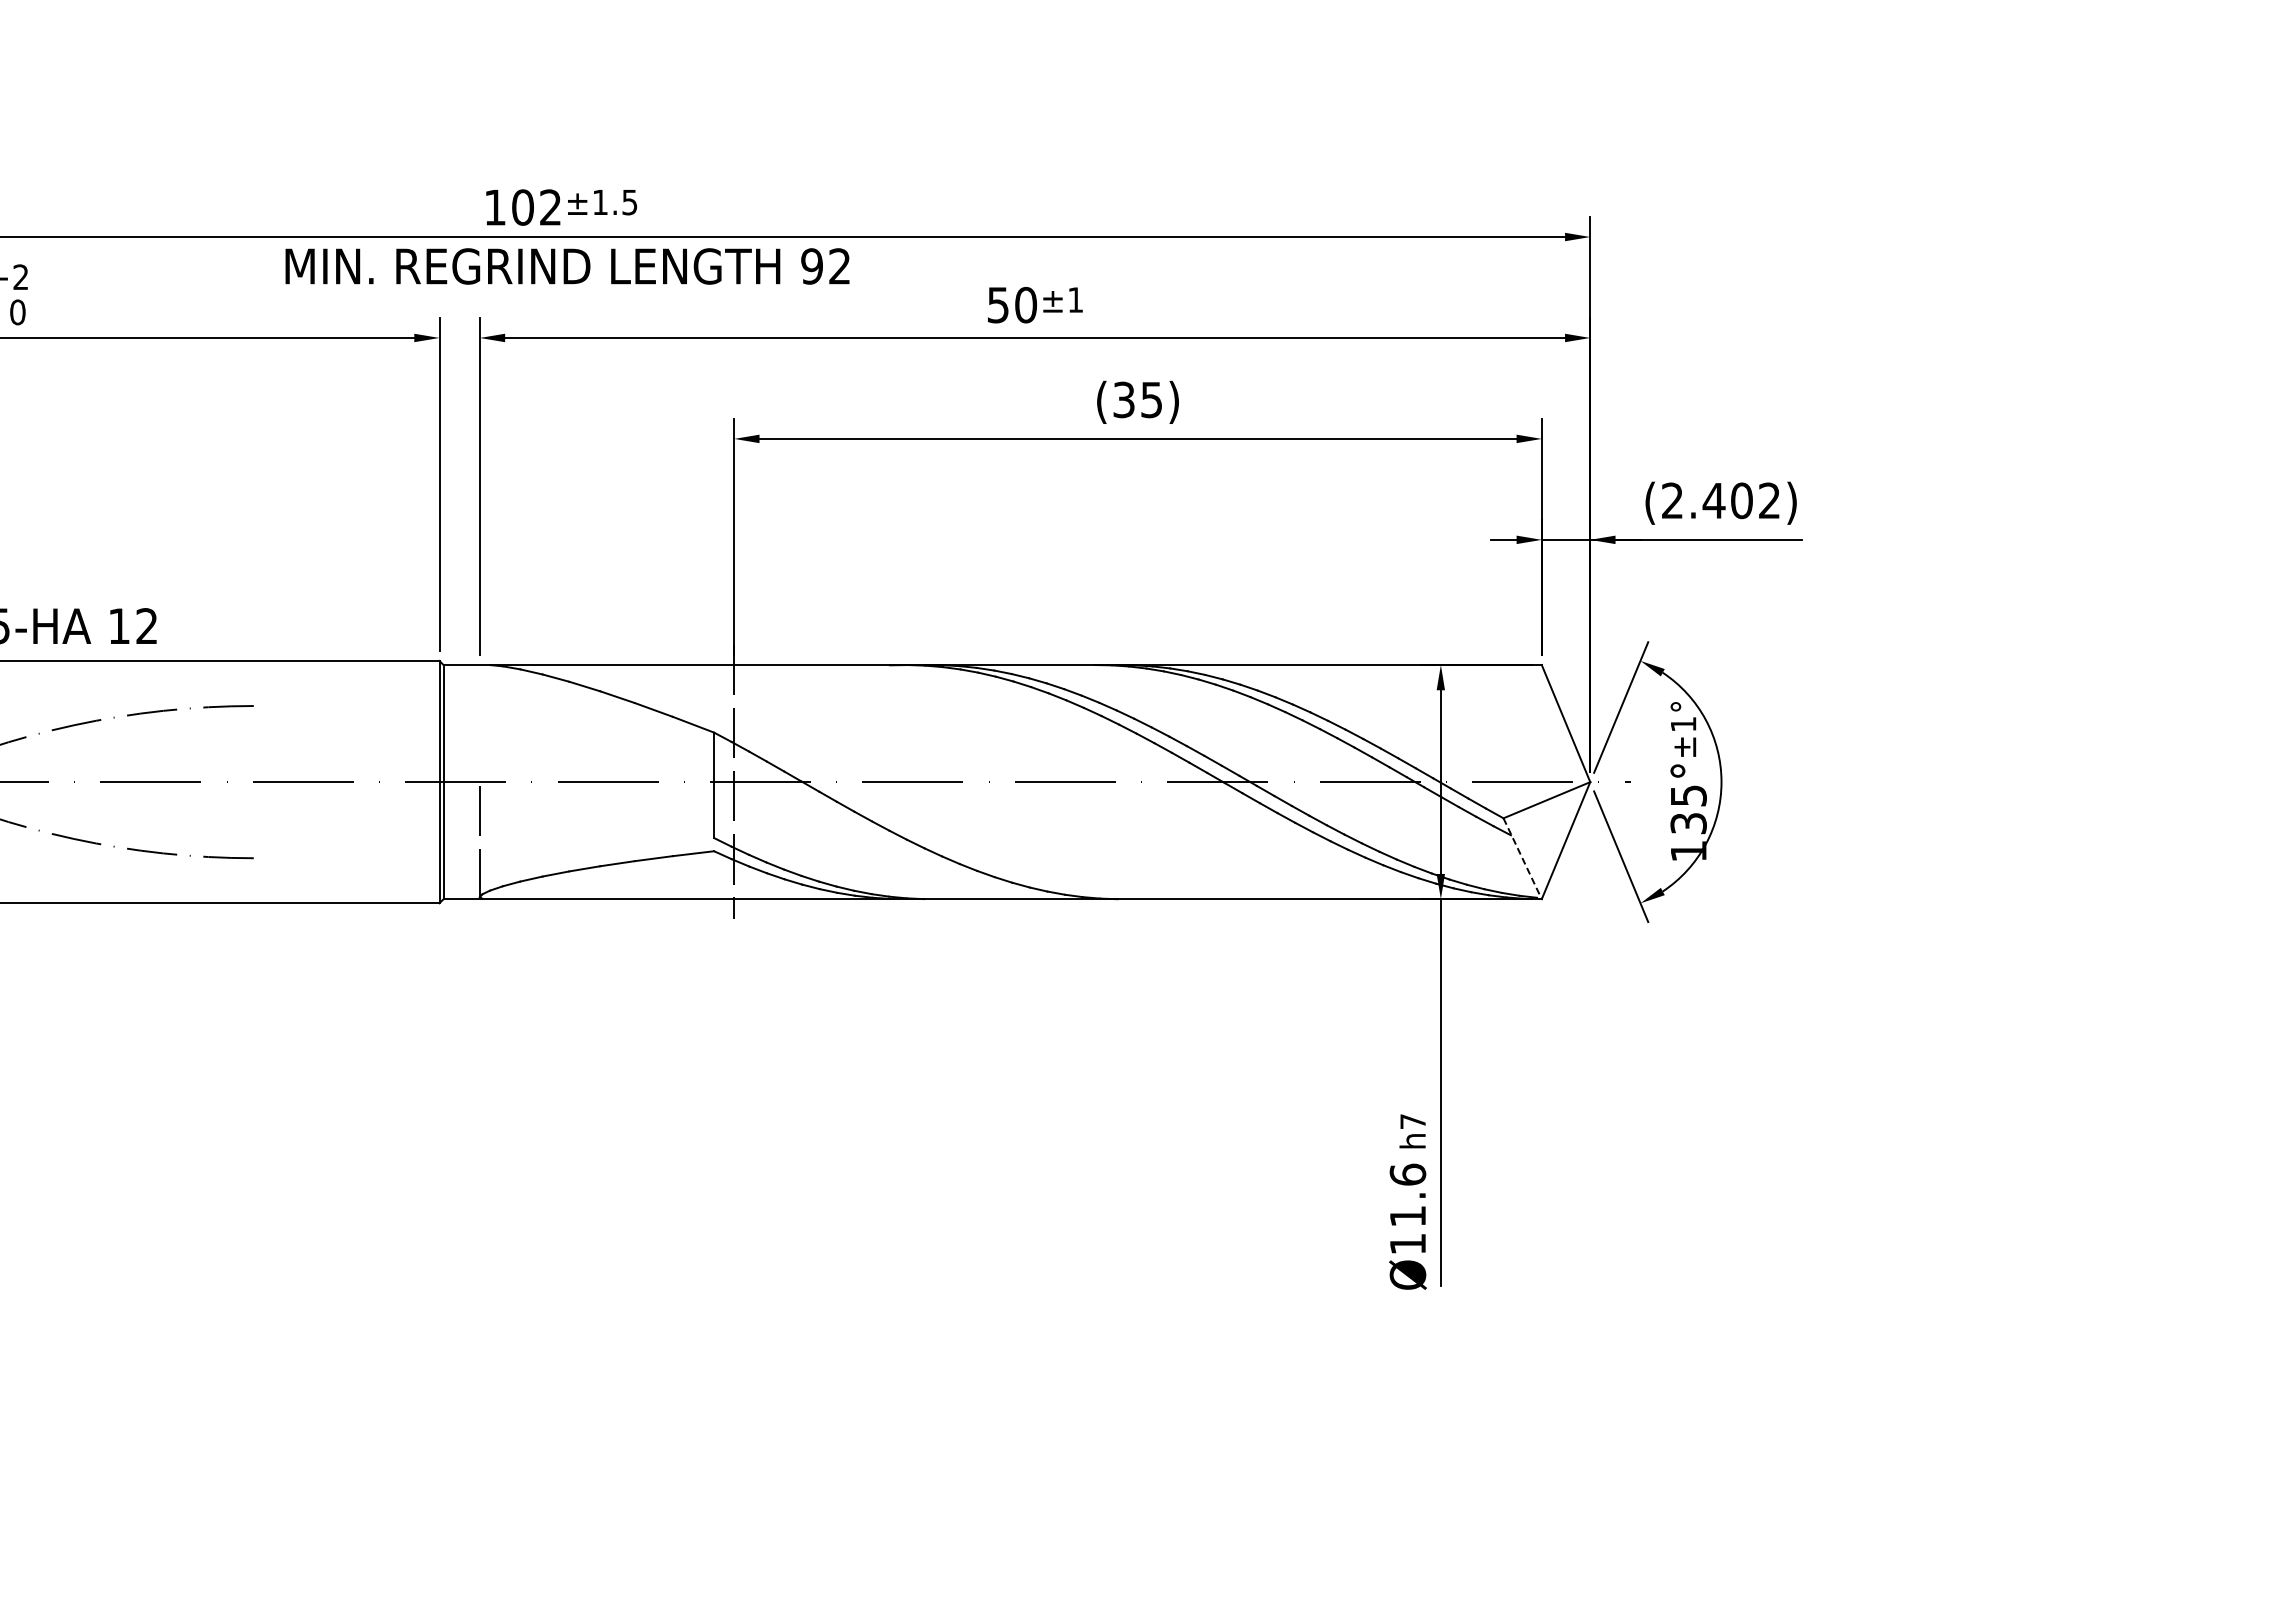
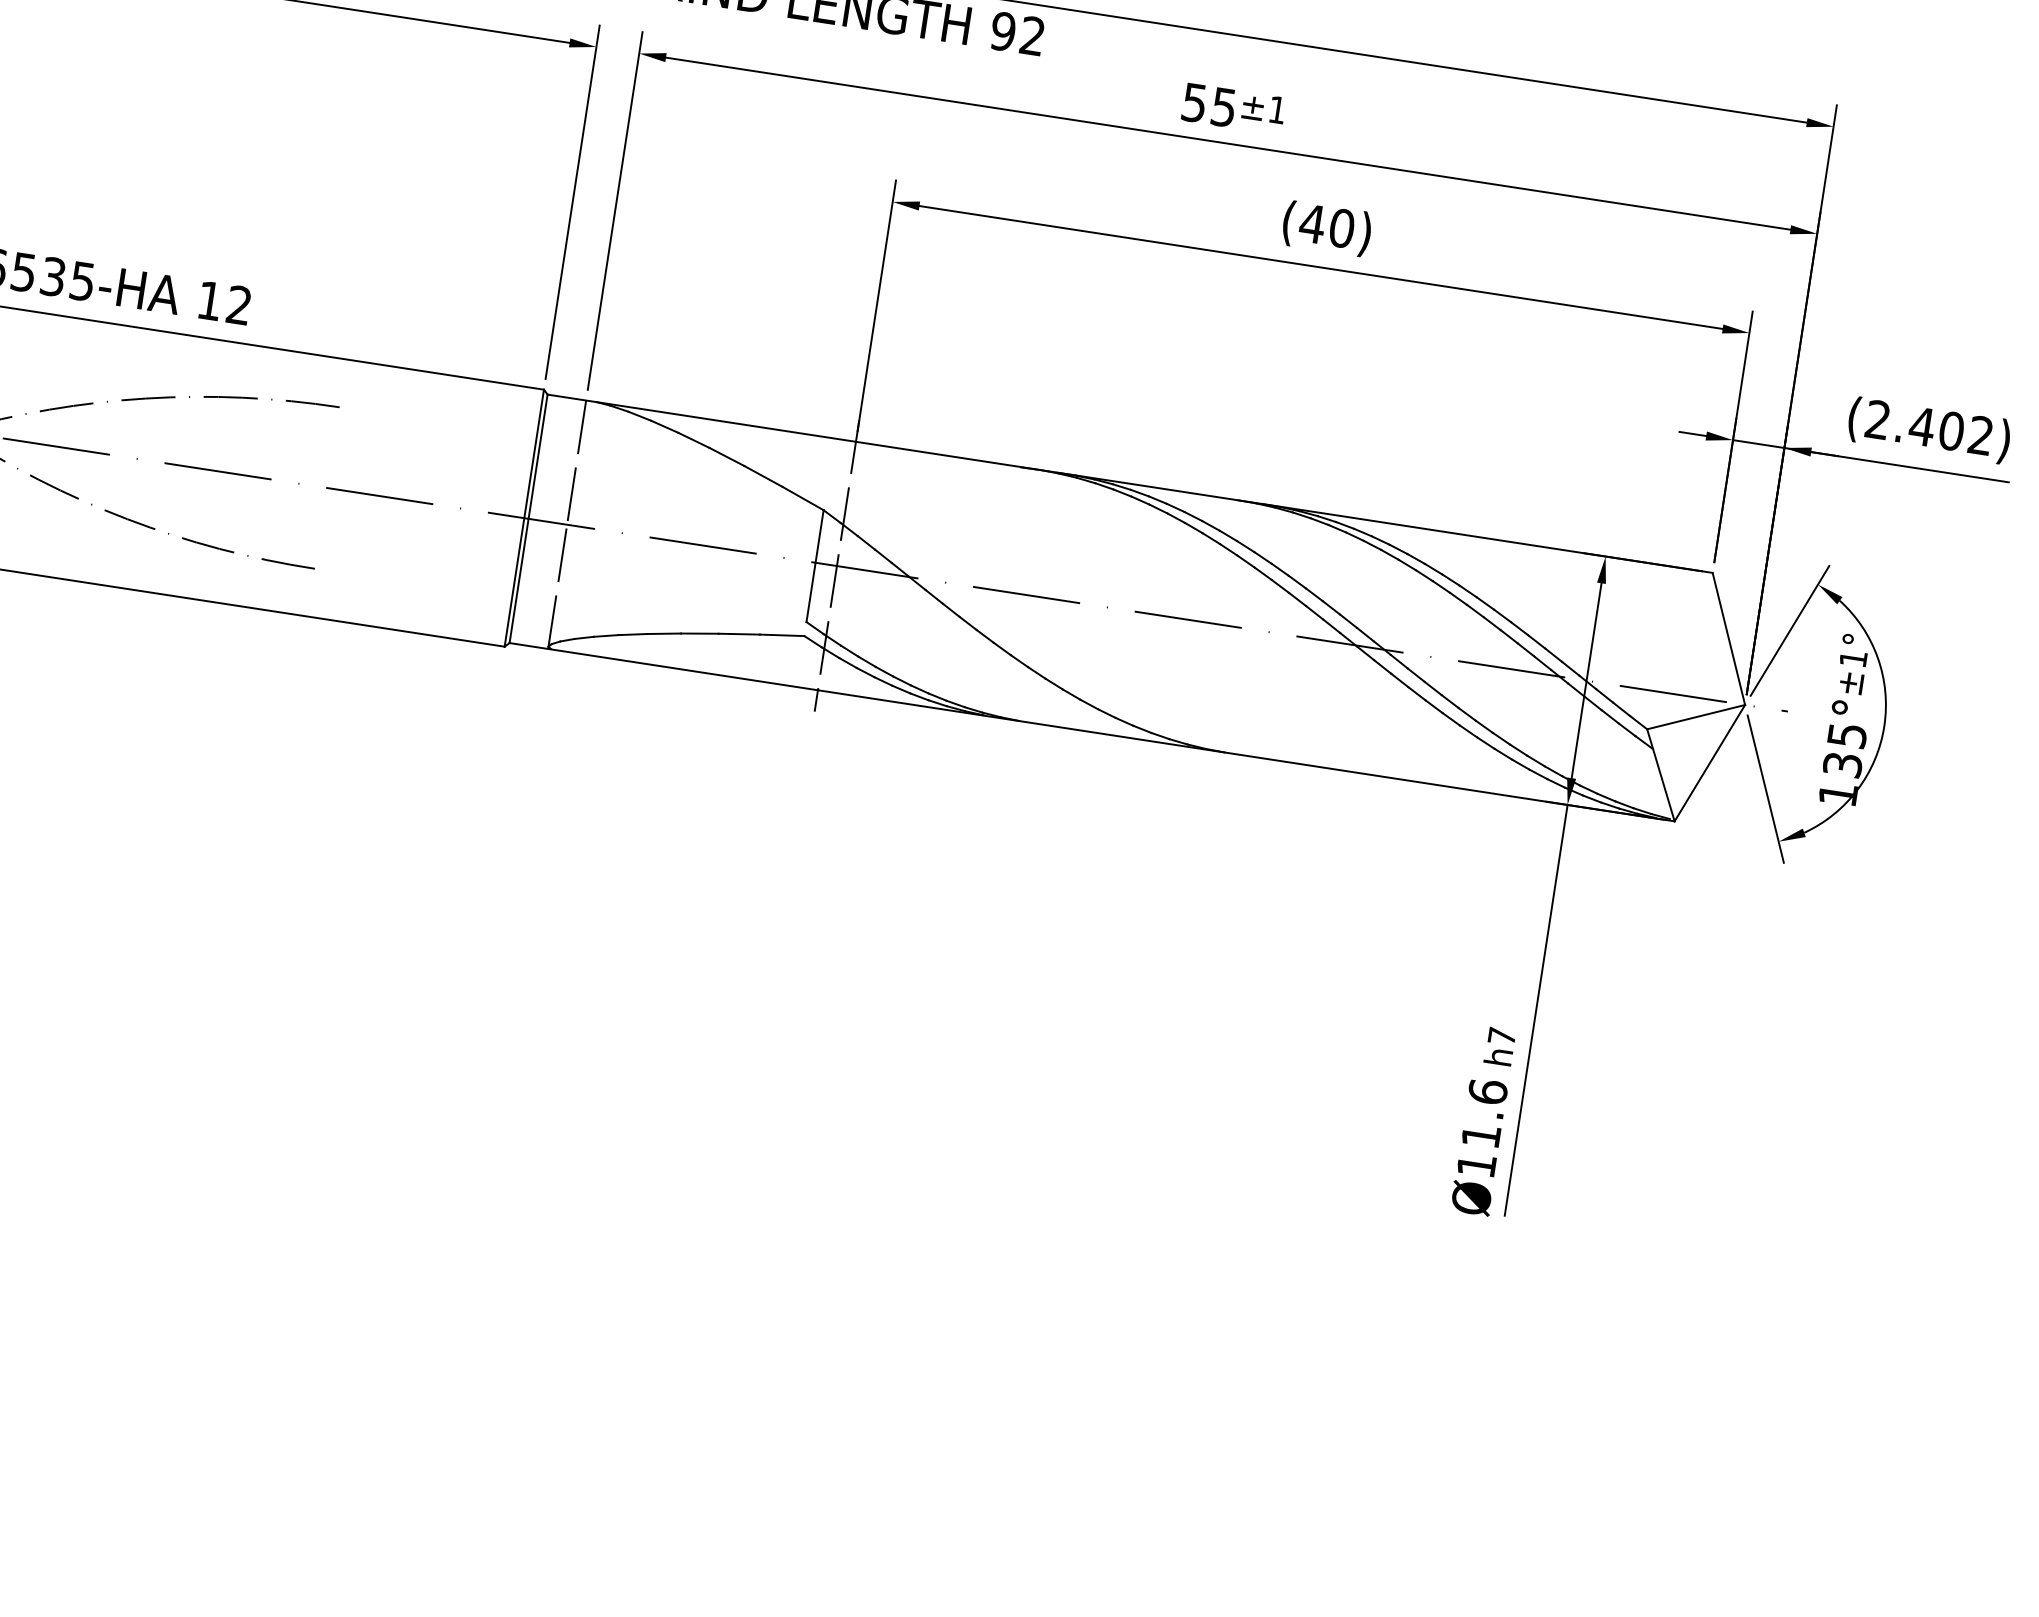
text: (1026, 304) -> (1224, 106), 50 -> 55
text: (1137, 399) -> (1326, 225), (35) -> (40)
line: (479, 723) -> (576, 462), added
line: (1522, 858) -> (1660, 775), dashed -> solid

